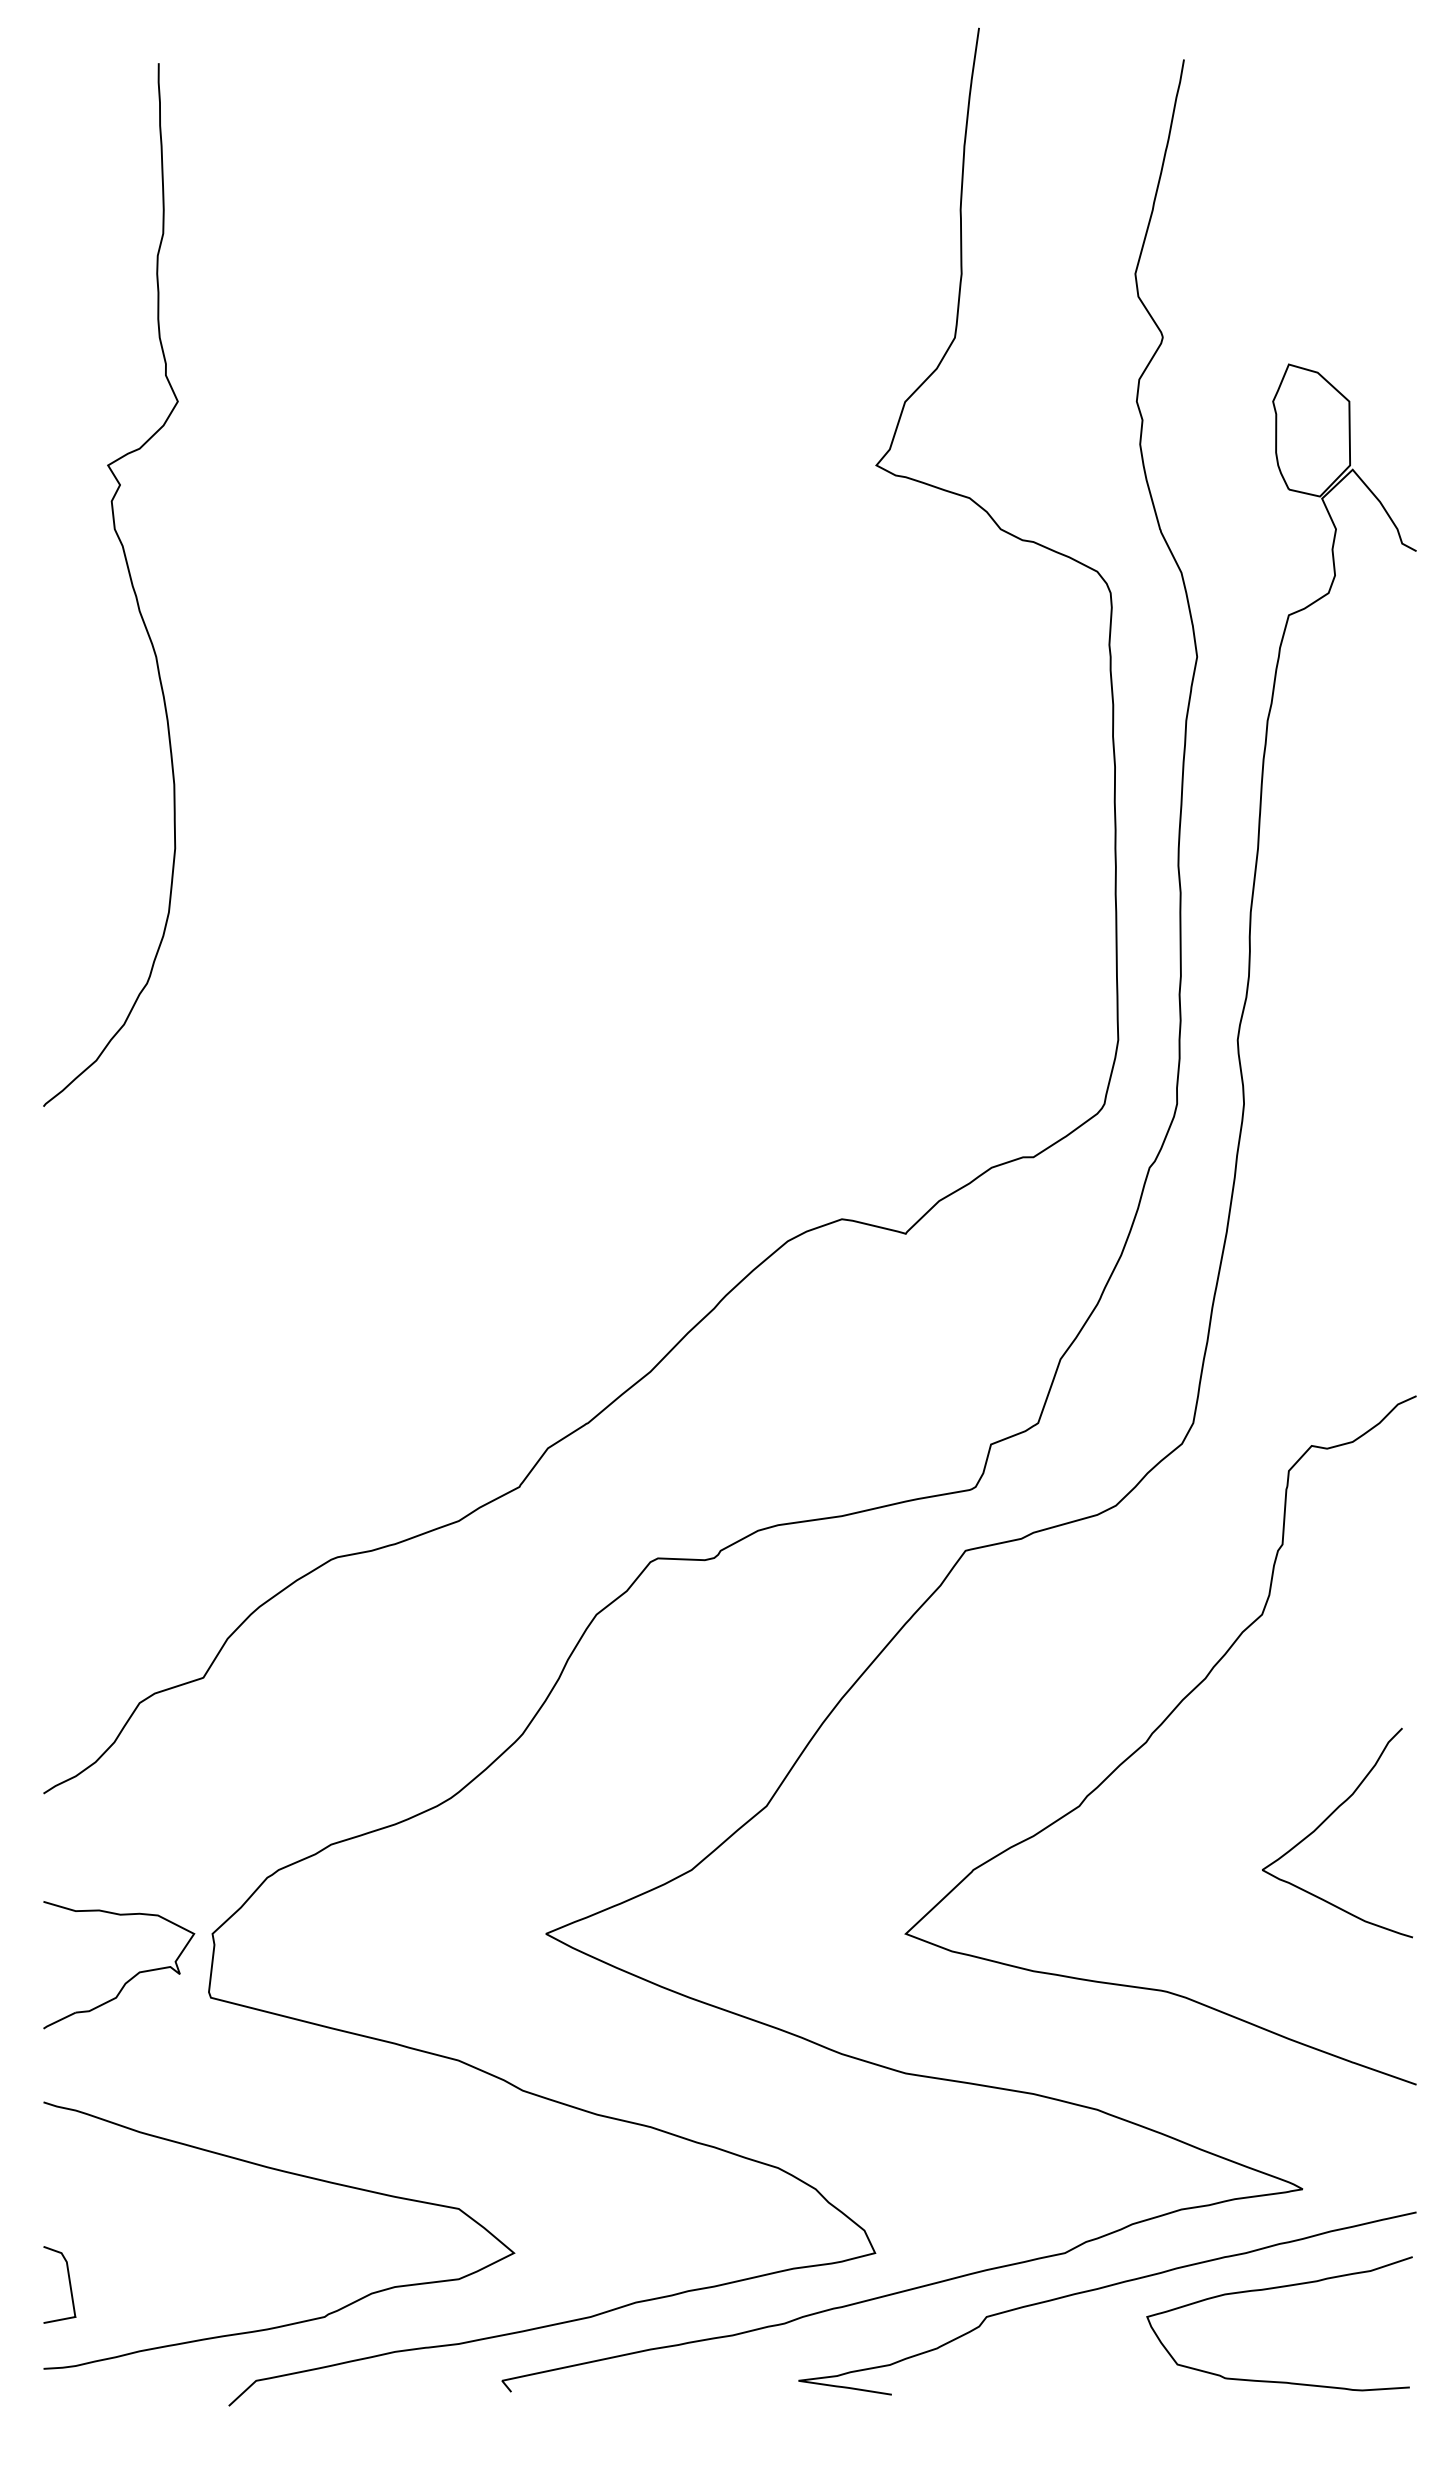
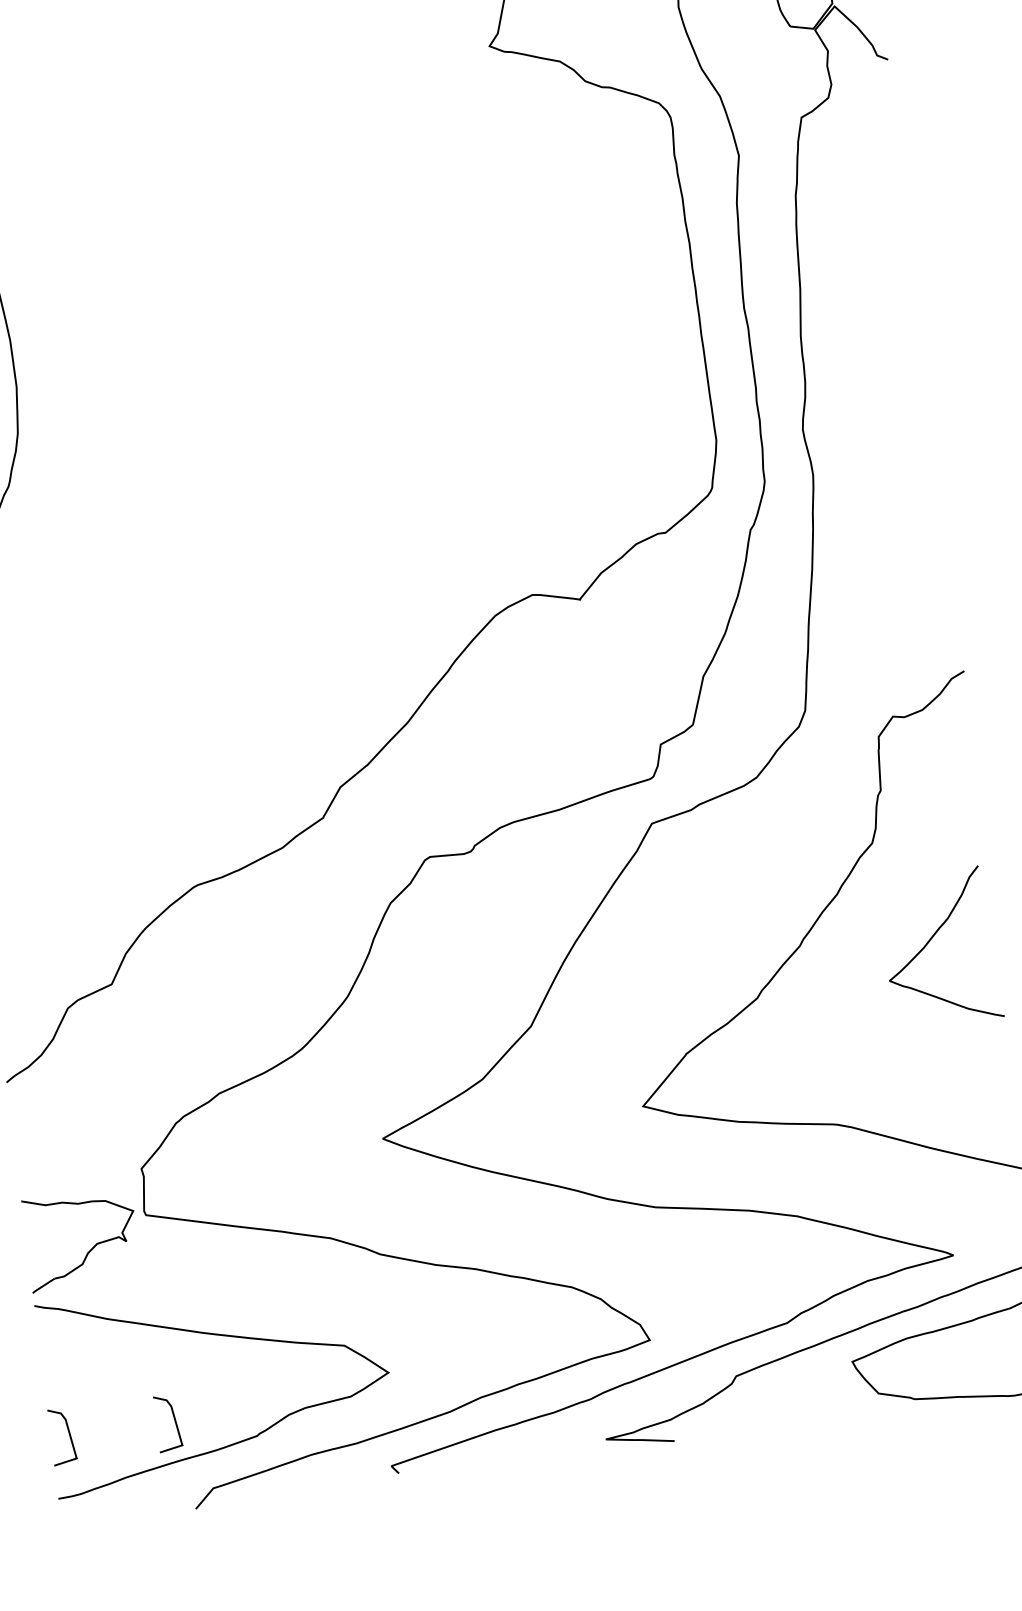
curve: (1326, 1820) -> (931, 939), moved
part: (131, 1977) -> (91, 1248), moved
curve: (214, 2280) -> (174, 1419), added

